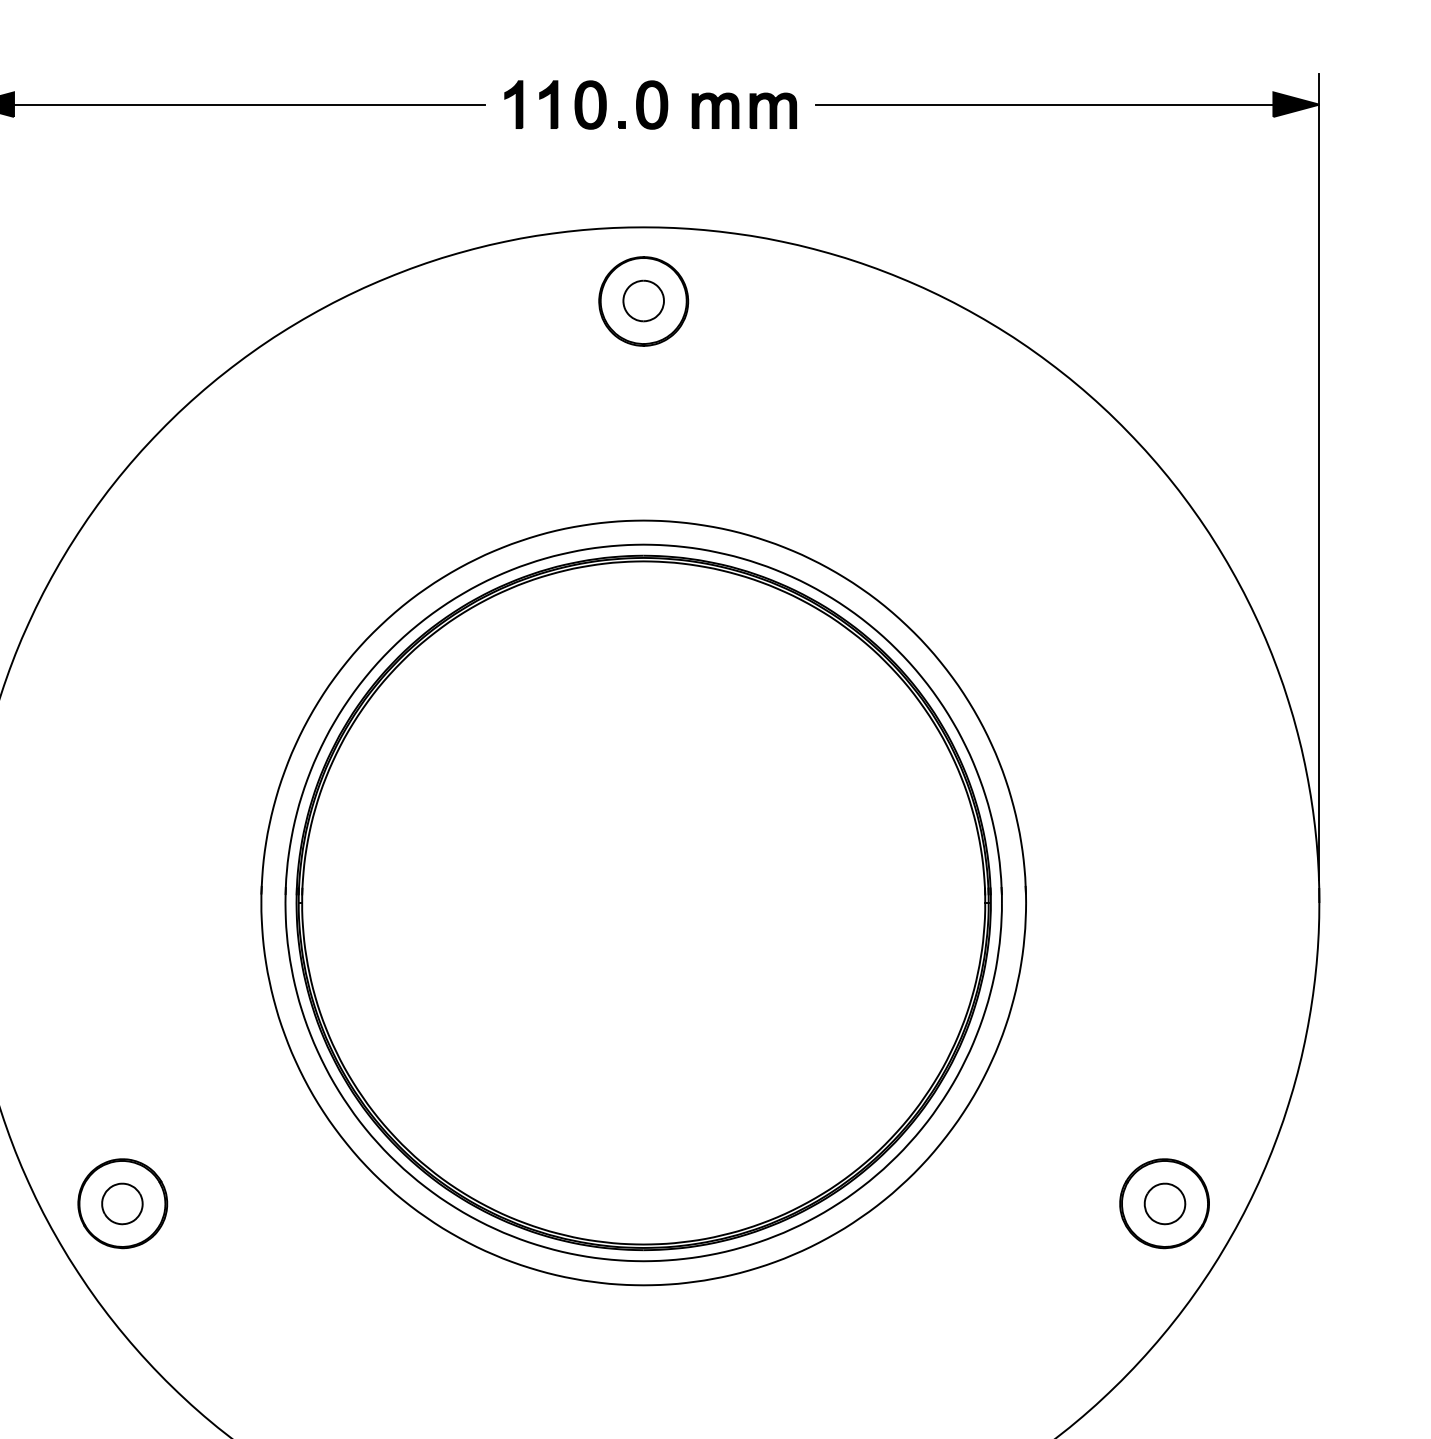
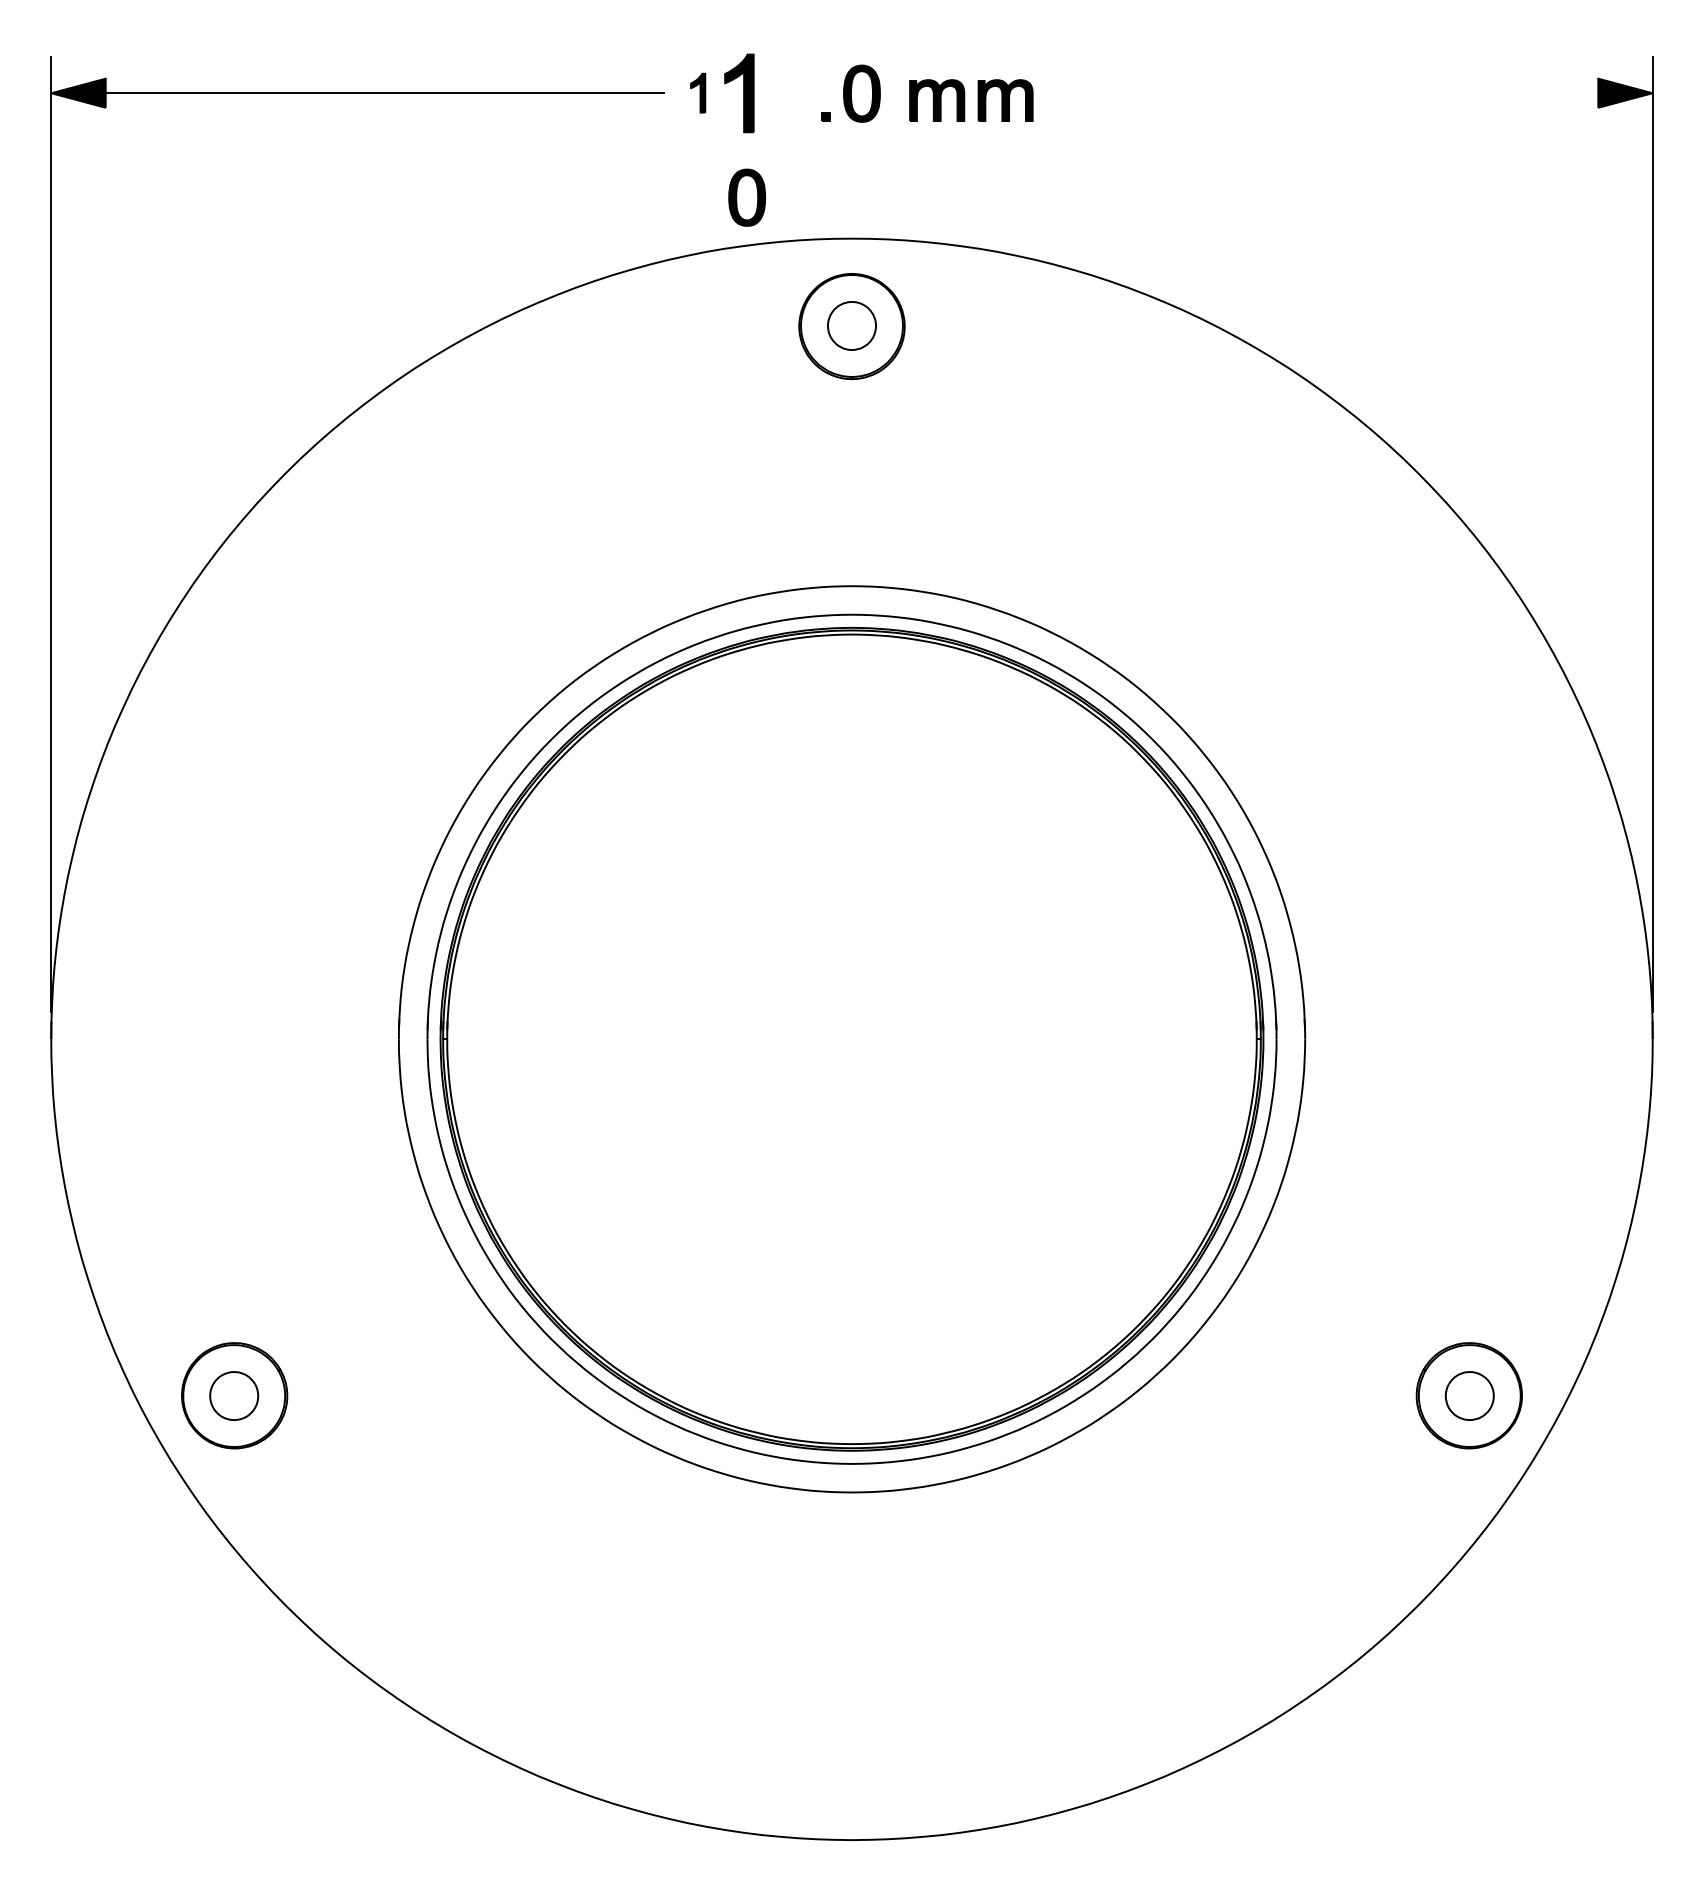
part: (514, 104) -> (698, 92), size x0.7
part: (548, 104) -> (739, 92), size x1.4
part: (590, 104) -> (746, 197), moved
line: (1067, 104) -> (1354, 93), removed

